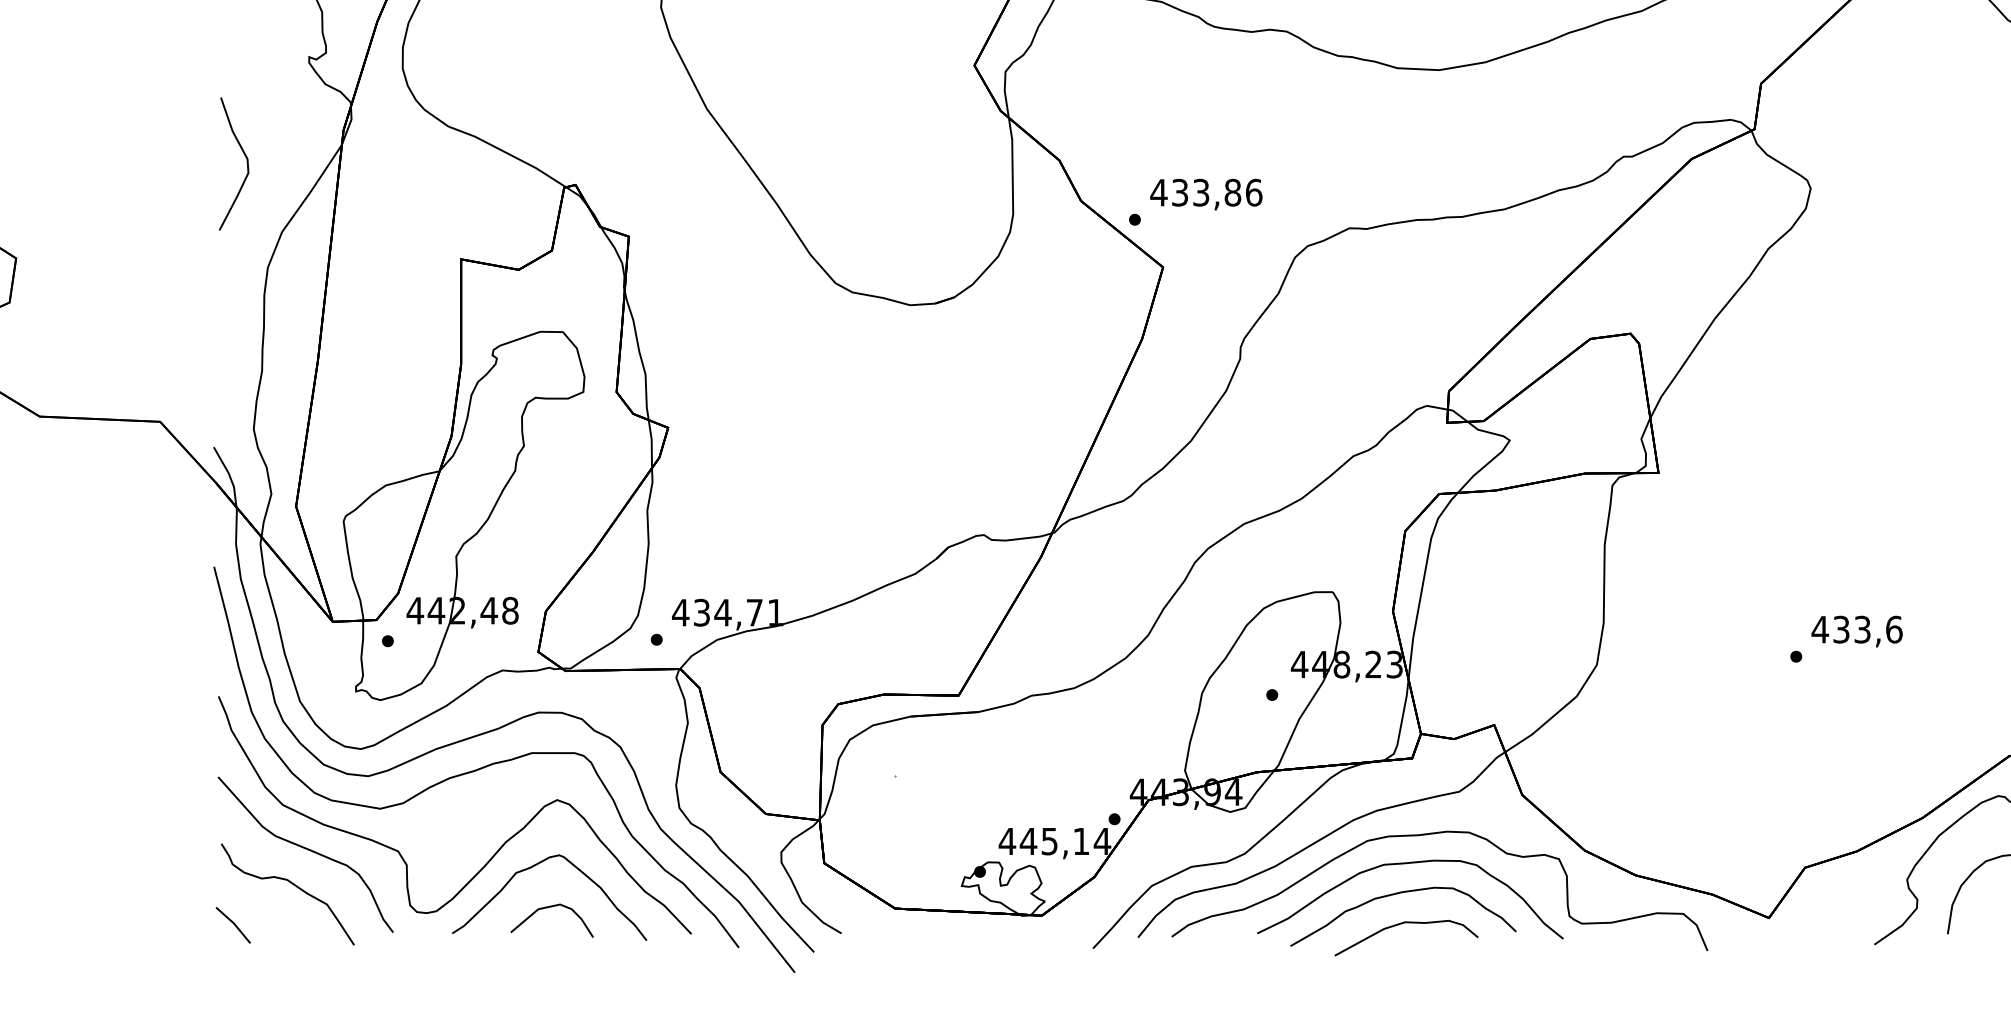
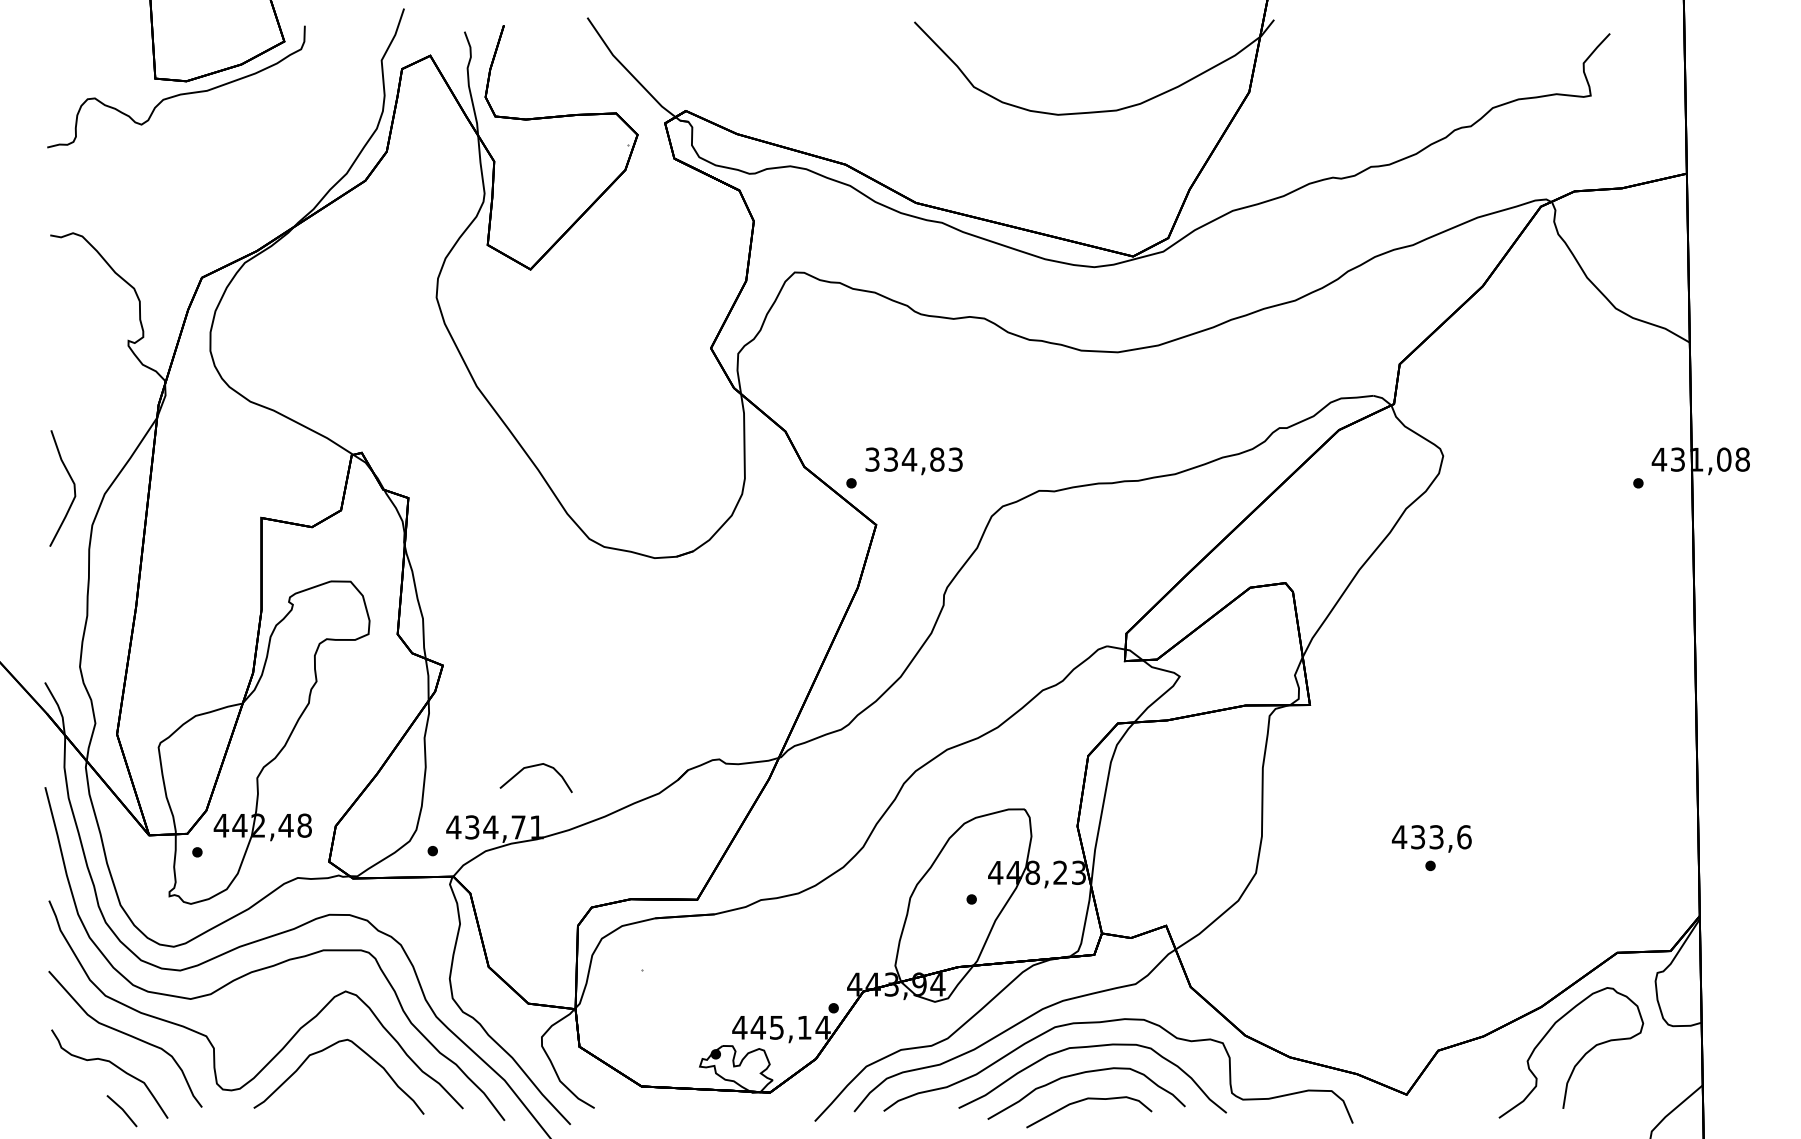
curve: (246, 163) -> (73, 488), moved
text: (1205, 192) -> (913, 459), 433,86 -> 334,83
text: (1856, 631) -> (1431, 838), moved
curve: (547, 908) -> (532, 767), moved
line: (233, 924) -> (122, 1110), moved

